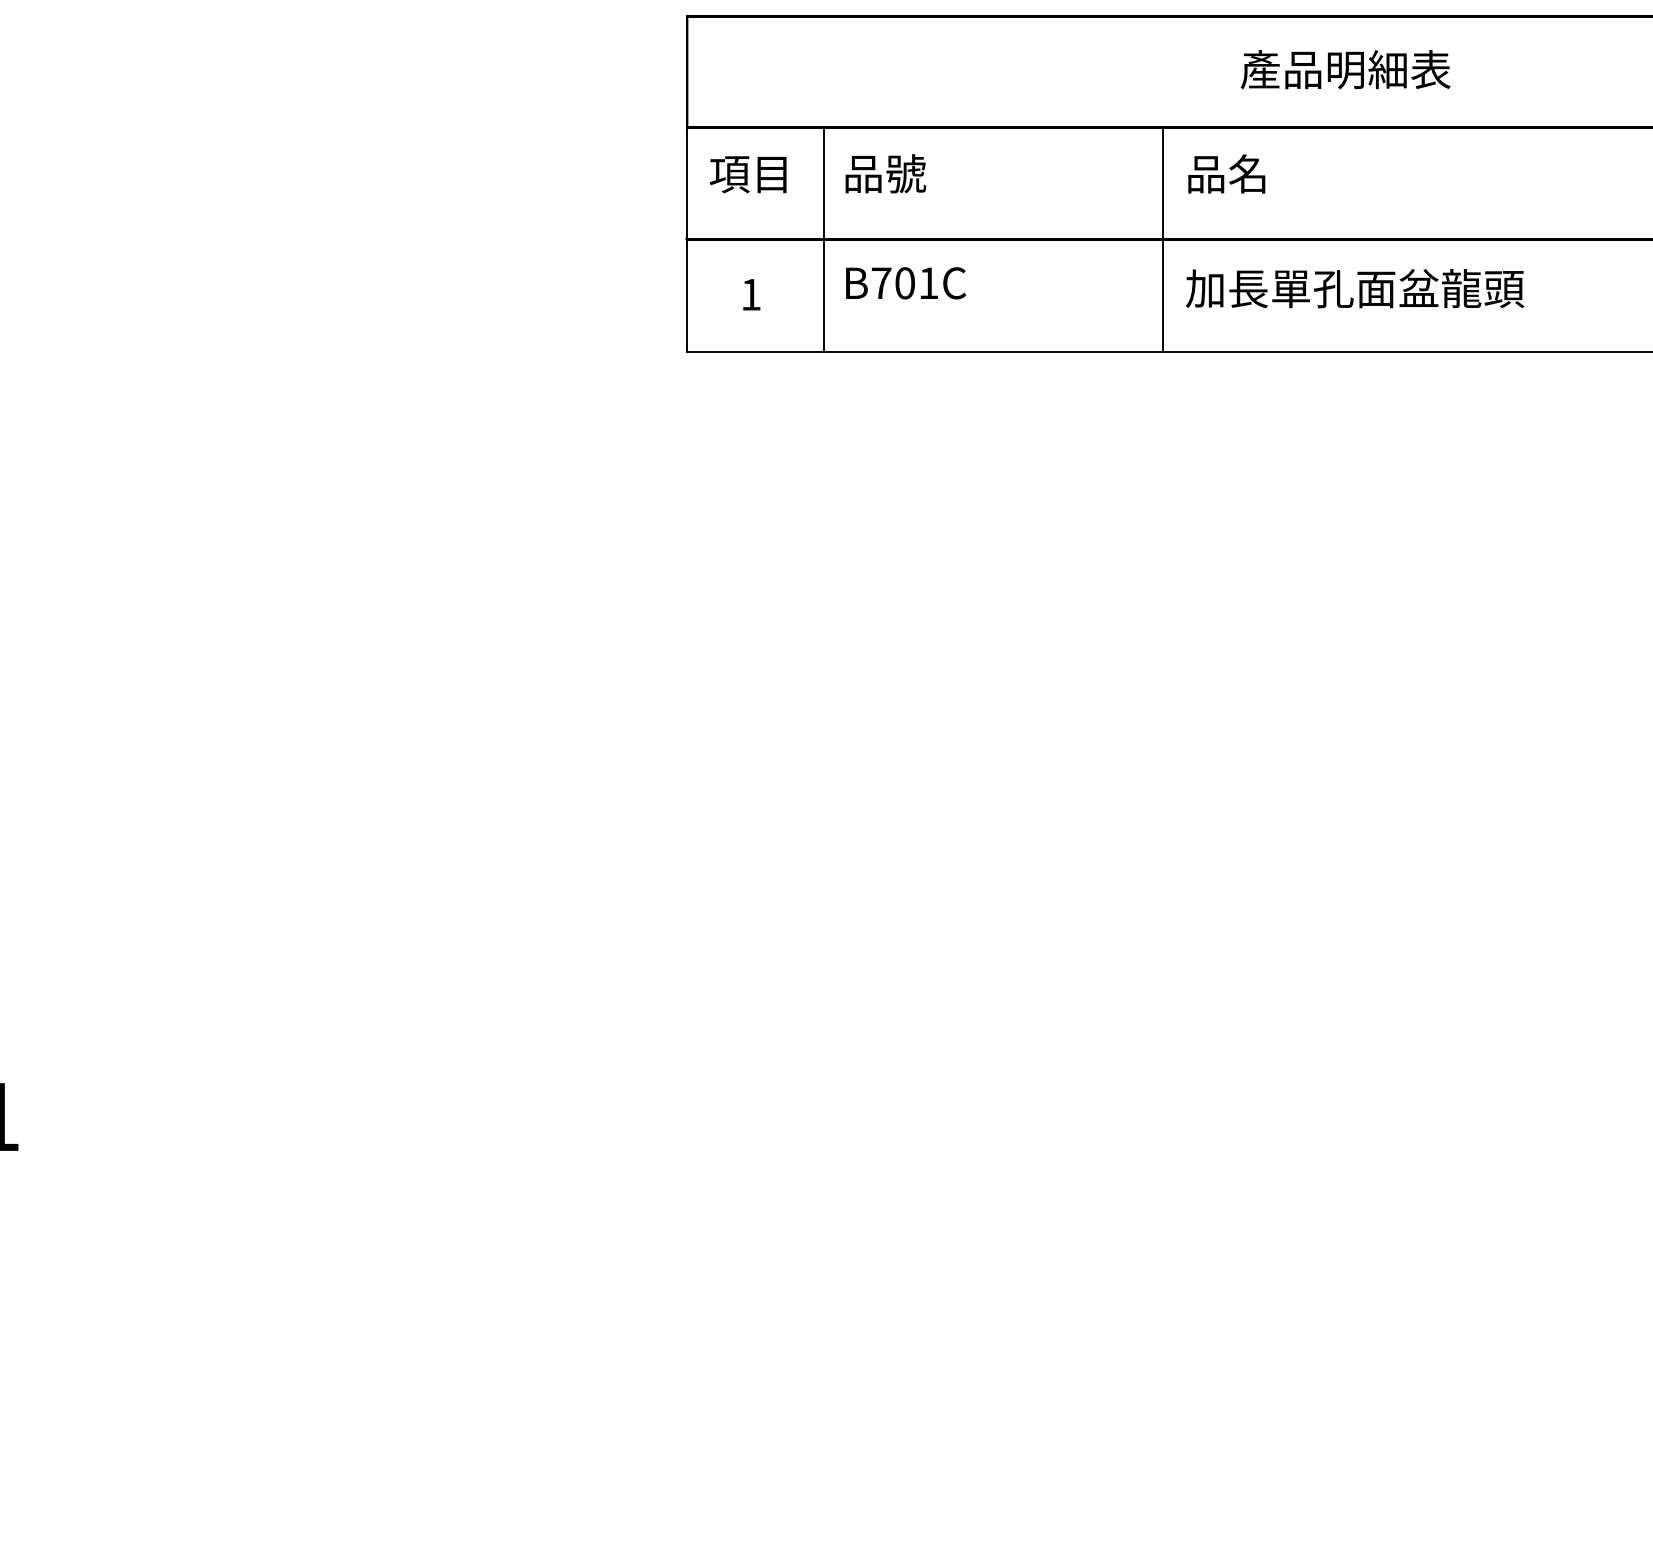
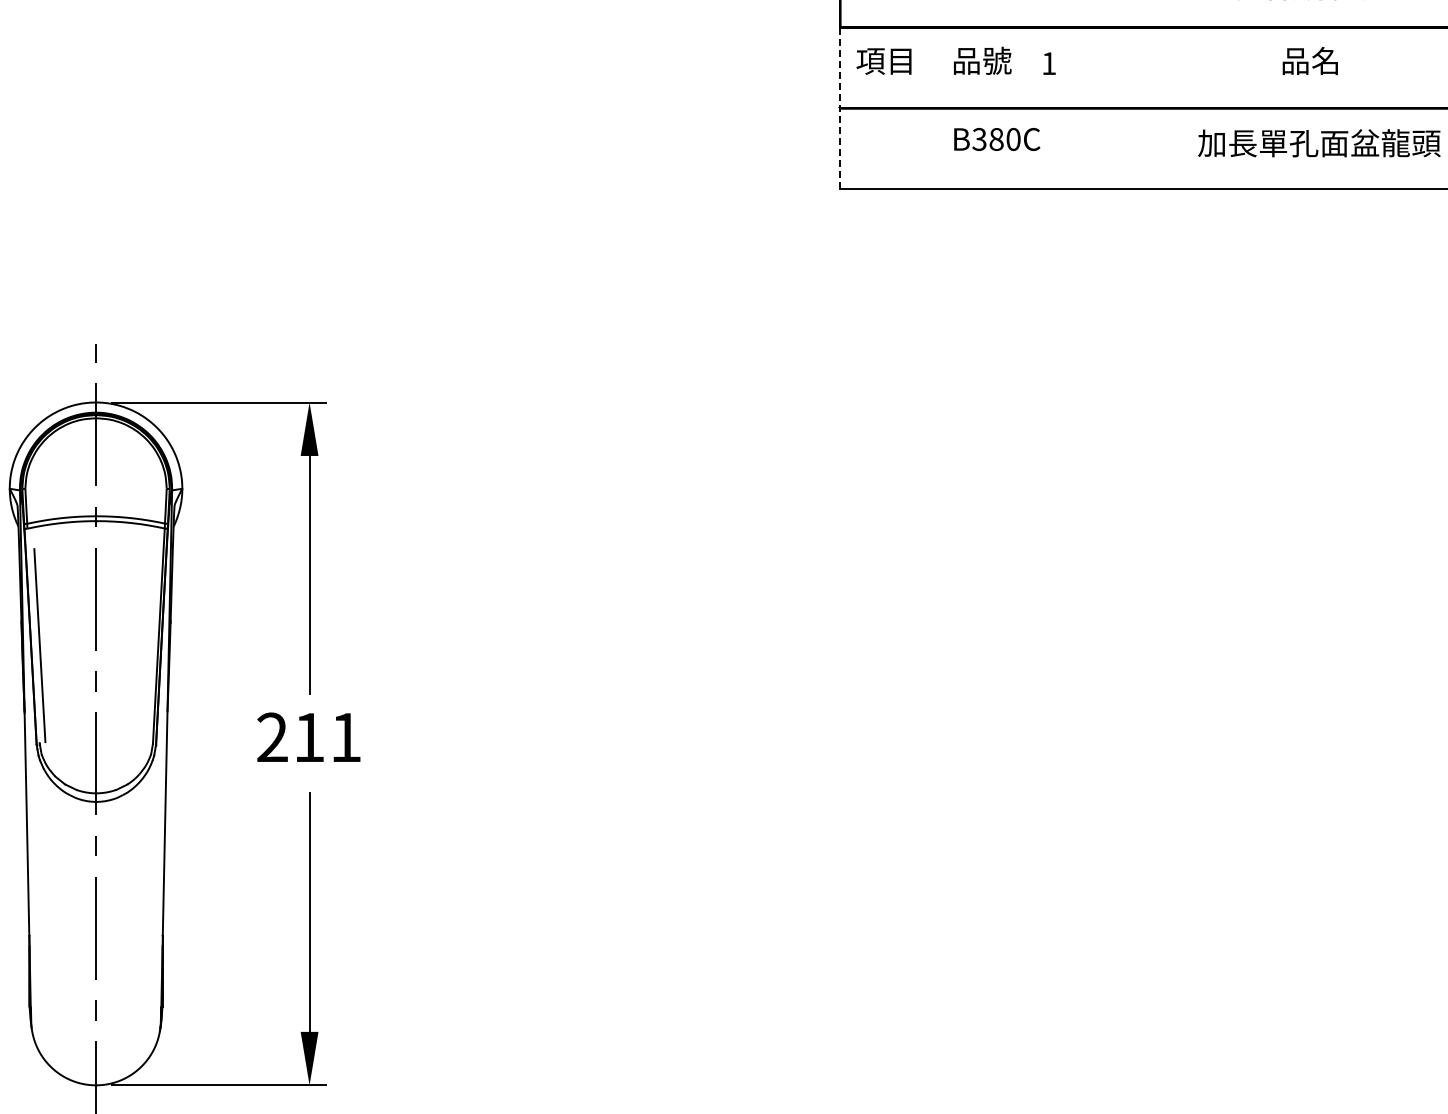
text: (1225, 174) -> (1309, 61), moved
line: (824, 238) -> (938, 107), removed
line: (1162, 238) -> (1181, 107), removed
line: (687, 240) -> (840, 108), solid -> dashed
text: (905, 281) -> (996, 138), B701C -> B380C
text: (751, 294) -> (1049, 63), moved

